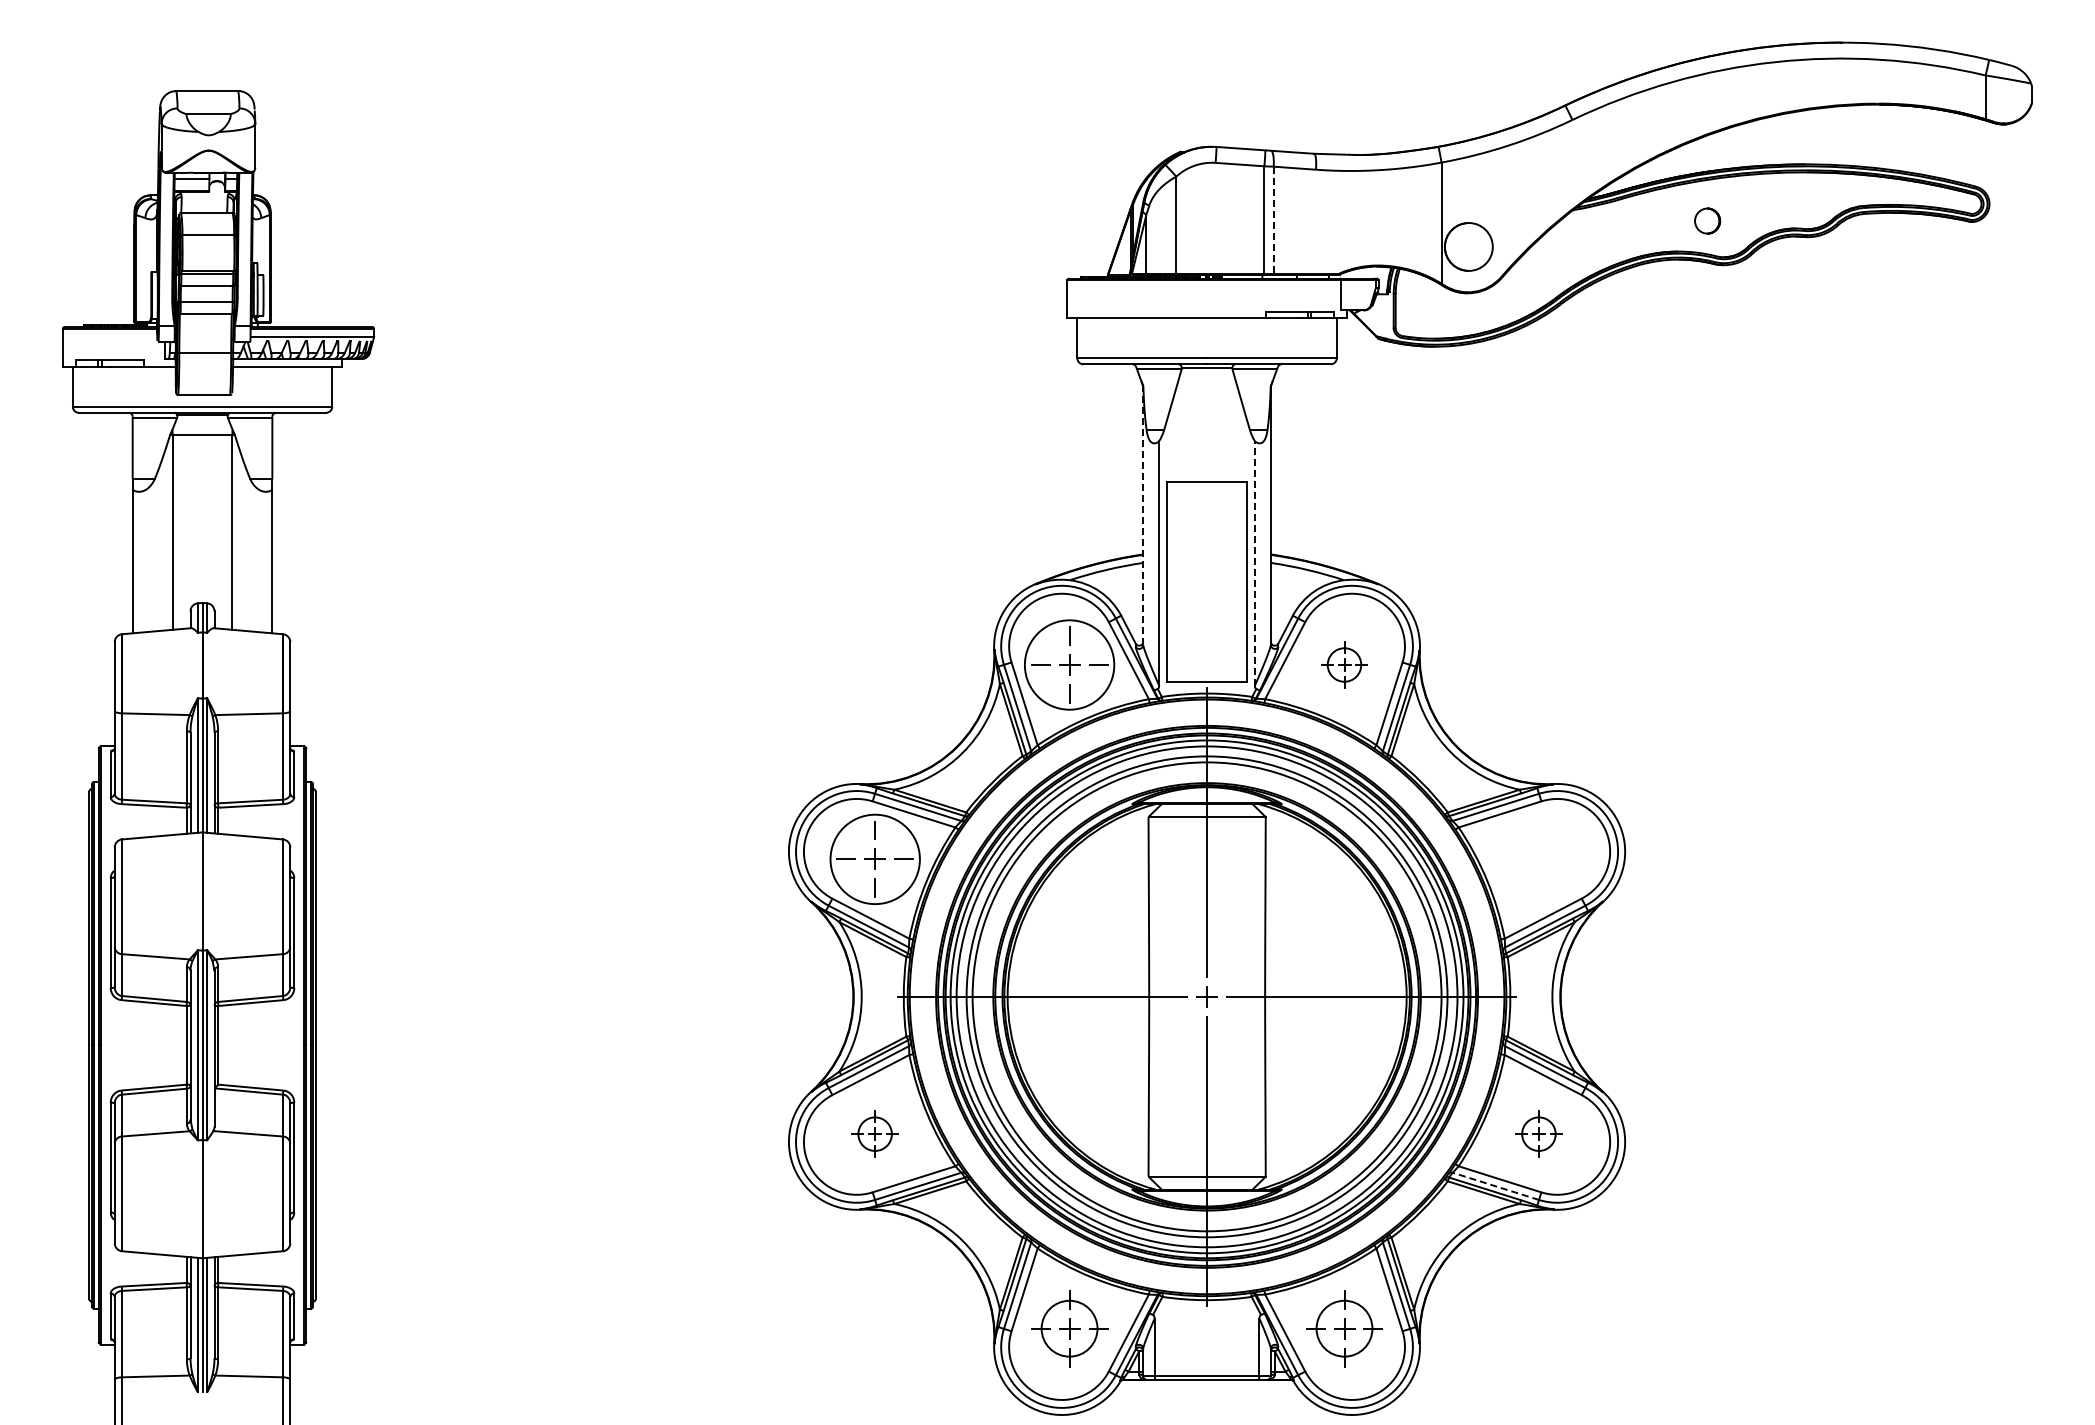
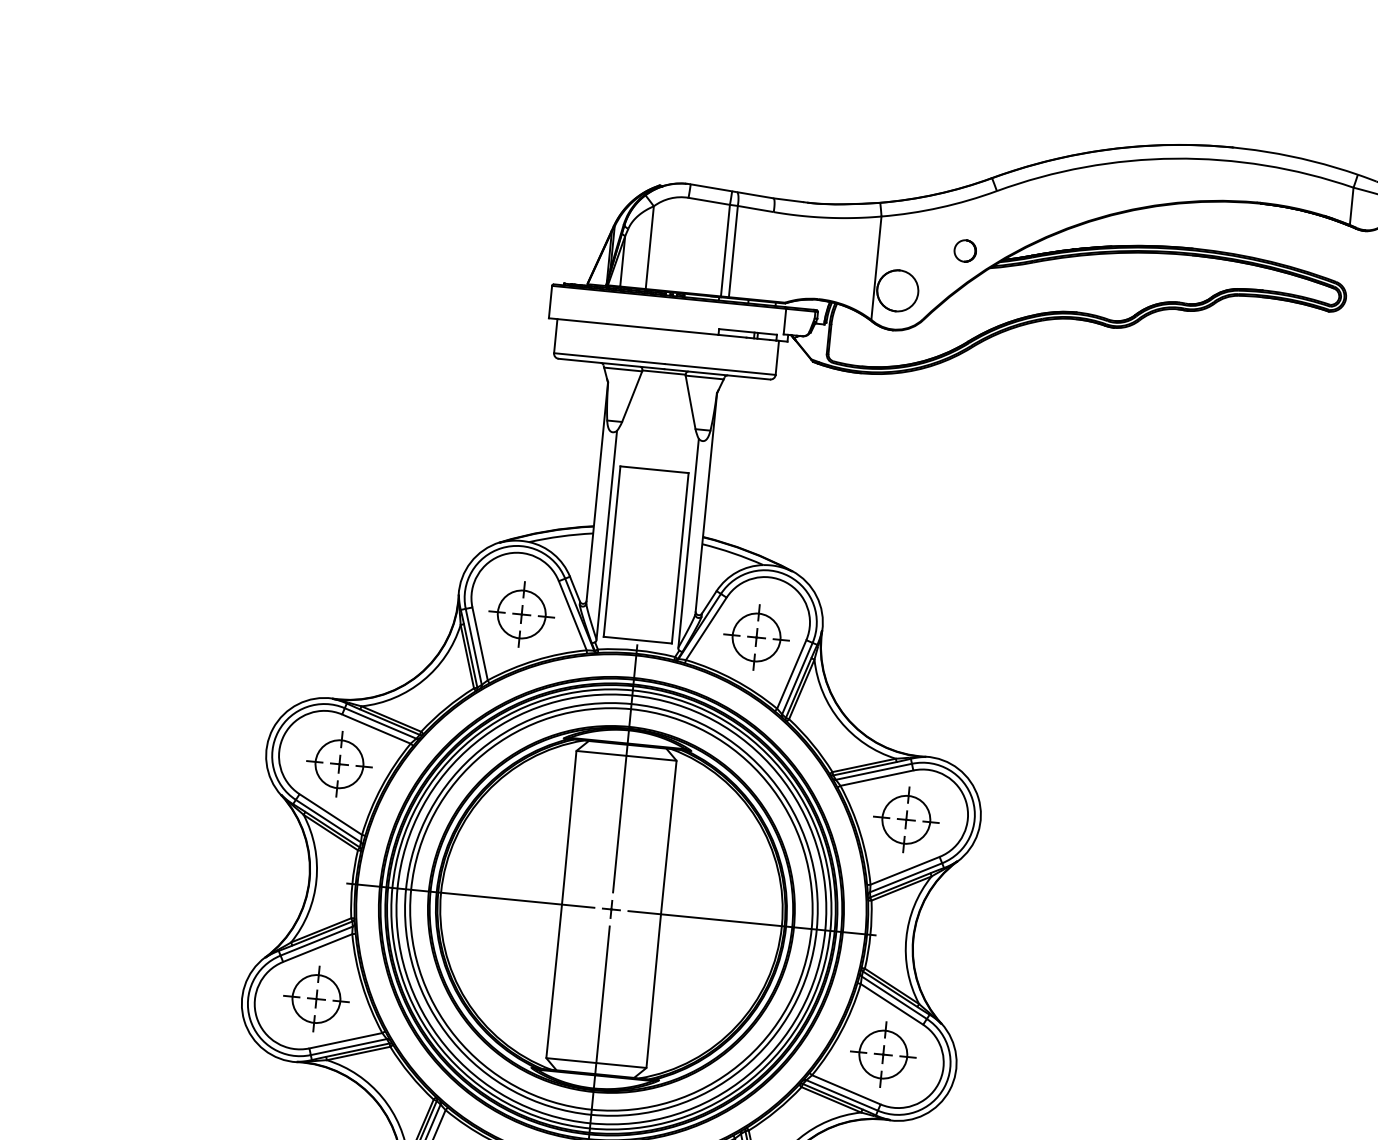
line: (1273, 220) -> (733, 251), dashed -> solid
circle: (1707, 220) -> (965, 250), moved
line: (1143, 515) -> (597, 492), dashed -> solid
line: (1254, 562) -> (688, 542), dashed -> solid
circle: (1069, 664) -> (521, 614), size x0.62
part: (1344, 664) -> (756, 637), size x1.67
circle: (875, 859) -> (339, 764), size x0.62
part: (1538, 859) -> (905, 819), added
part: (874, 1133) -> (315, 998), size x1.67
part: (1538, 1133) -> (883, 1053), size x1.67
line: (1495, 1186) -> (841, 1095), dashed -> solid

